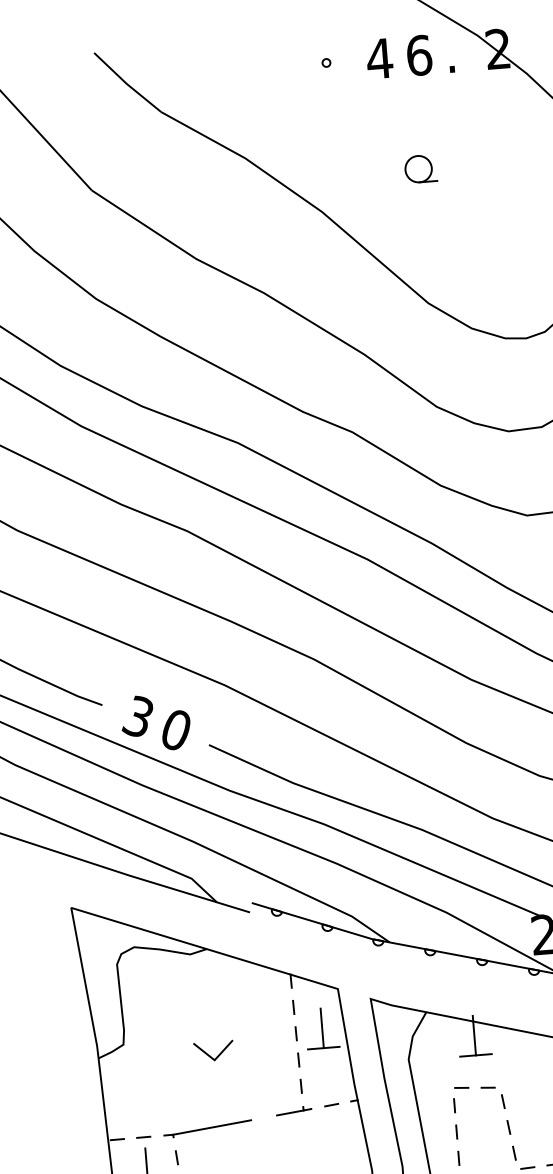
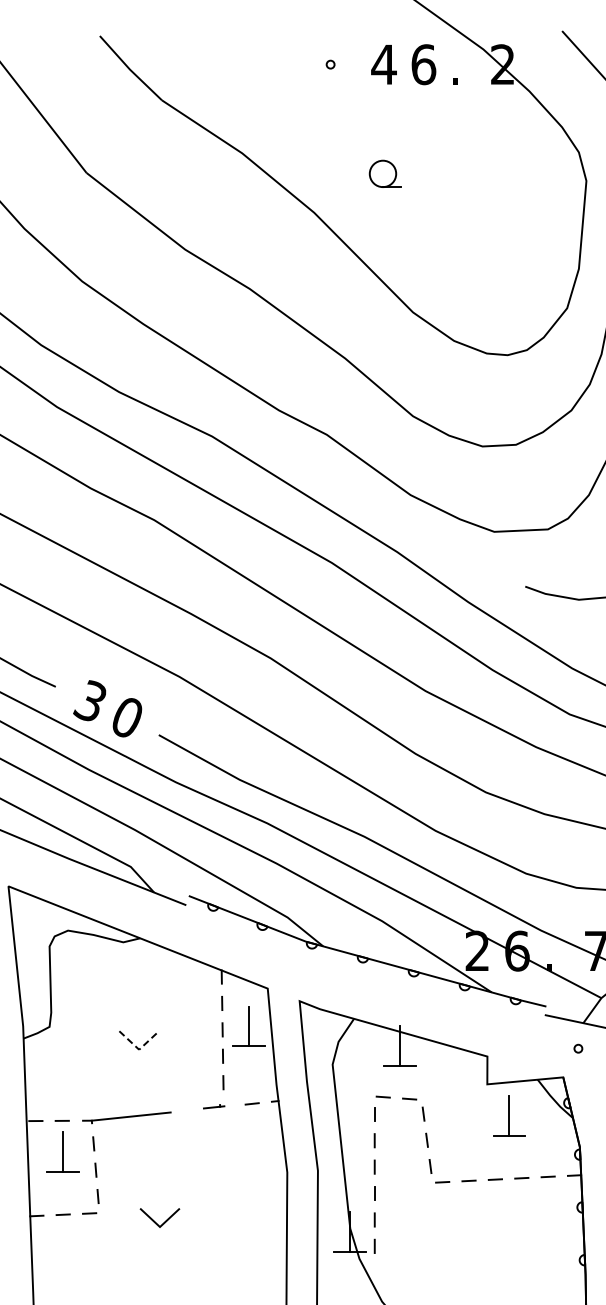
part: (420, 168) -> (384, 173), moved
line: (214, 1059) -> (139, 1049), solid -> dashed
part: (294, 1110) -> (214, 1106), size x0.6

